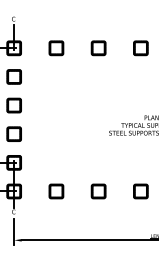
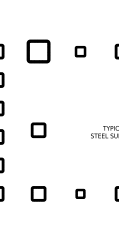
part: (56, 48) -> (38, 51), size x1.6
part: (98, 48) -> (80, 51), size x0.7
part: (56, 127) -> (38, 130), added
part: (98, 191) -> (80, 193), size x0.6

